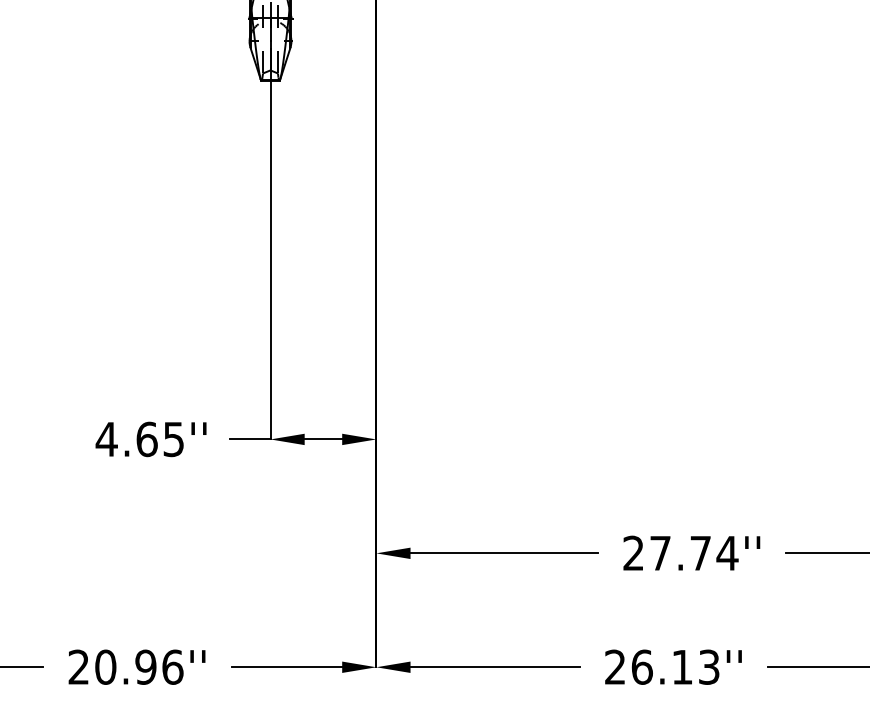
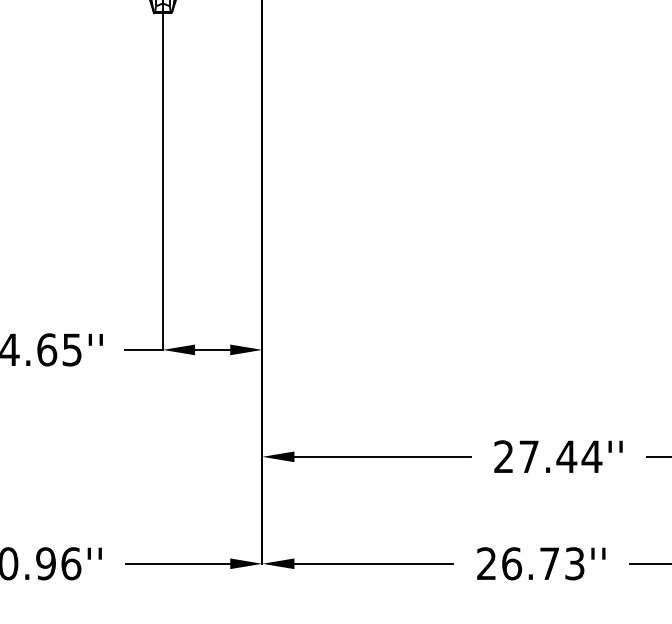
text: (700, 553) -> (566, 456), 27.74'' -> 27.44''
text: (682, 667) -> (549, 564), 26.13'' -> 26.73''

